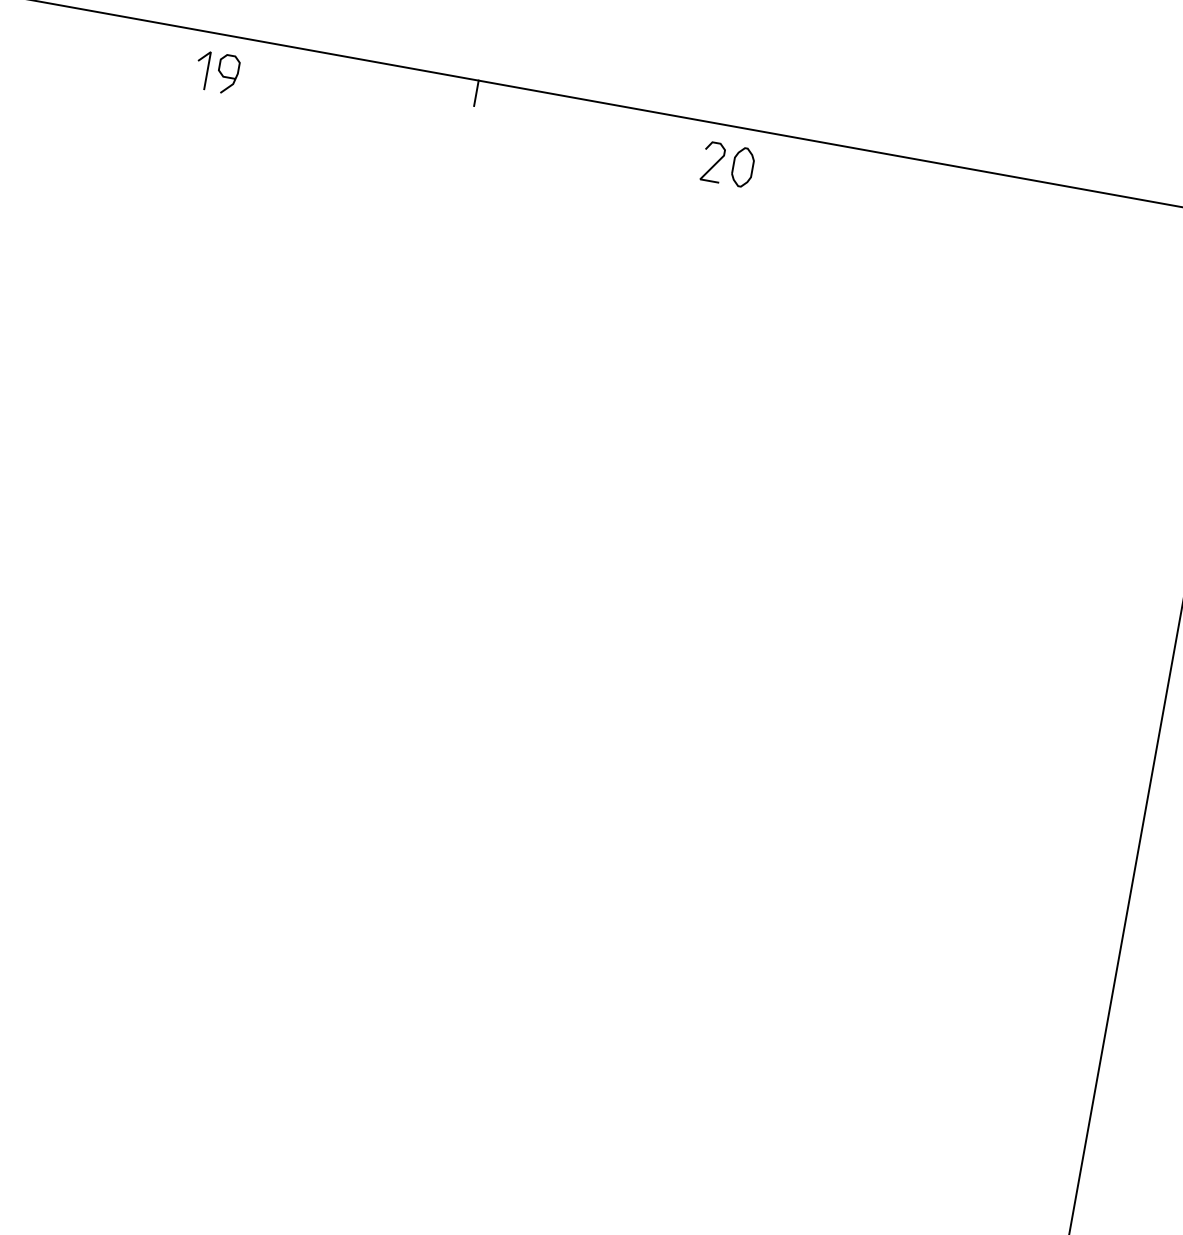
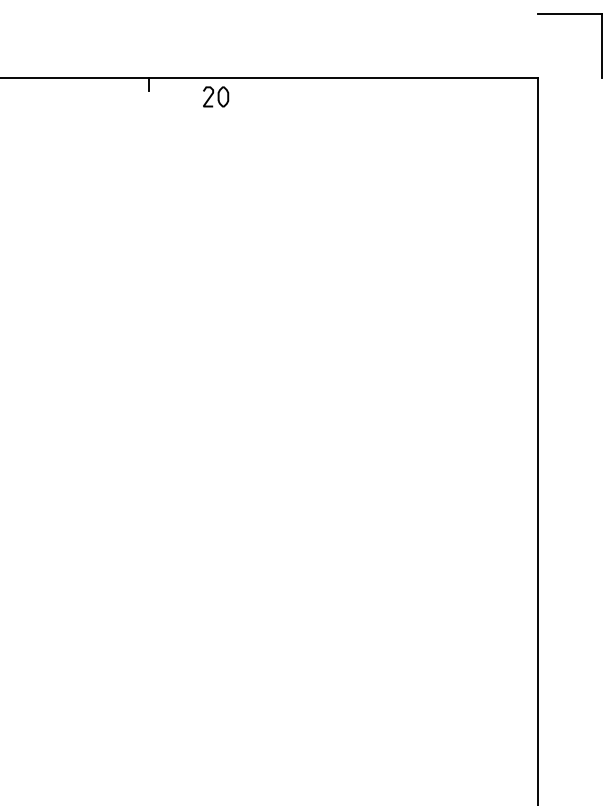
part: (217, 72) -> (20, 96), removed
part: (729, 164) -> (216, 96), moved

